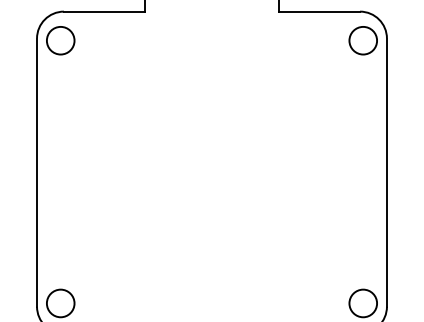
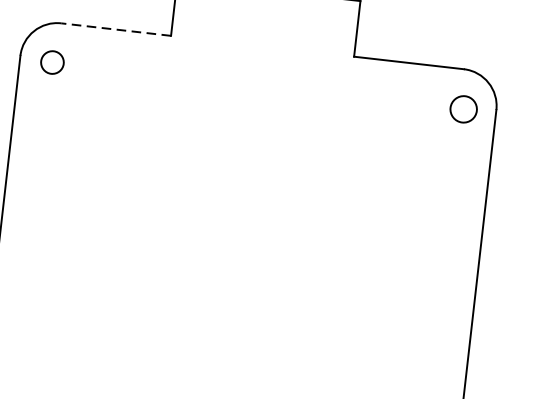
line: (103, 11) -> (115, 29), solid -> dashed
circle: (60, 40) -> (52, 62), size x0.6
circle: (362, 40) -> (462, 108), size x0.7

